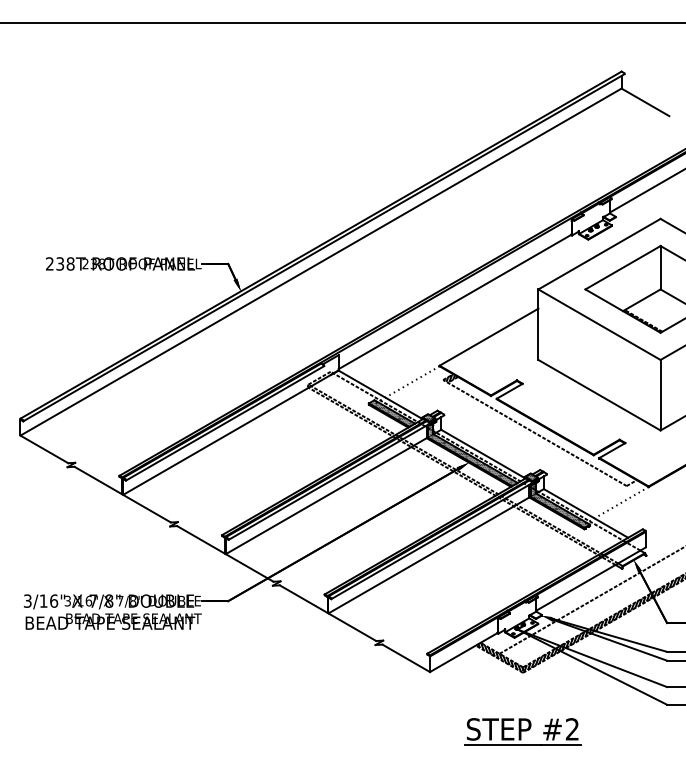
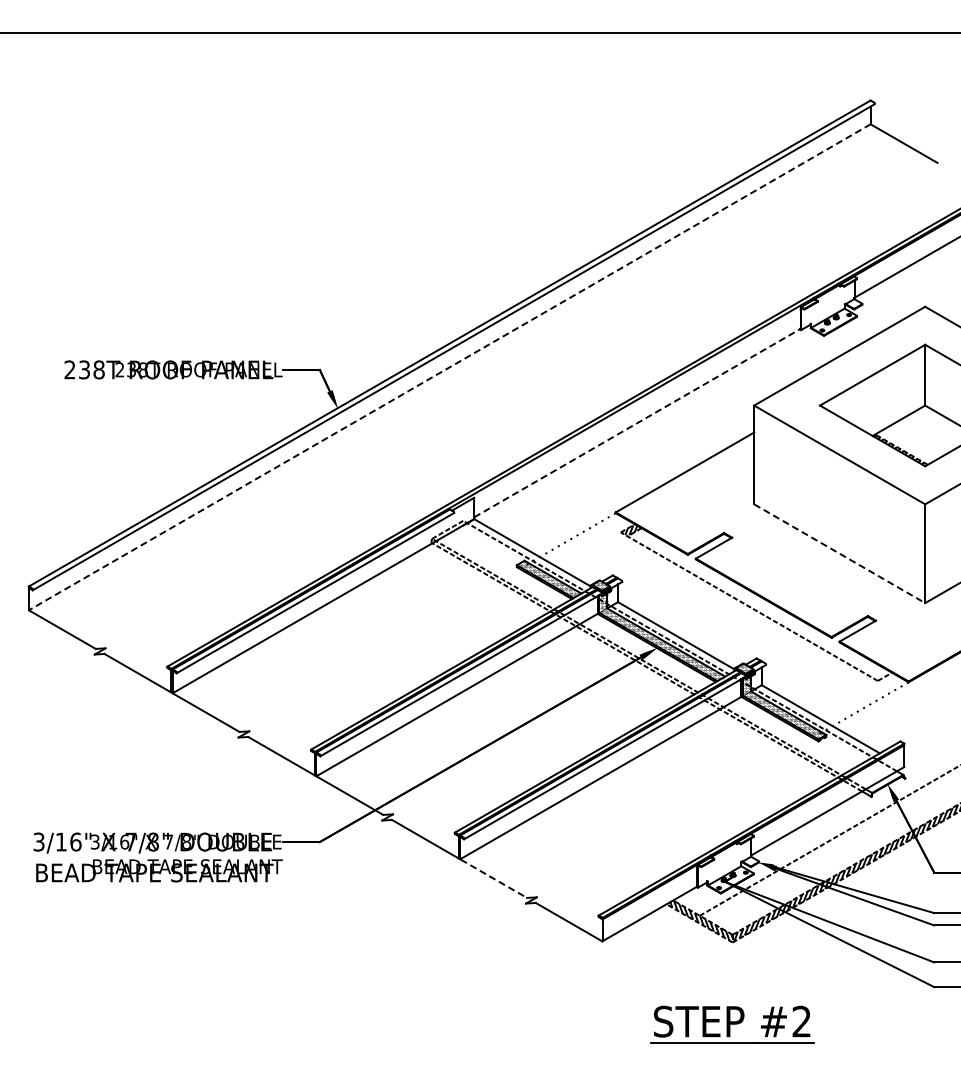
line: (320, 262) -> (449, 367), solid -> dashed
line: (455, 302) -> (637, 423), solid -> dashed
line: (599, 395) -> (839, 553), solid -> dashed
line: (352, 627) -> (494, 879), solid -> dashed

